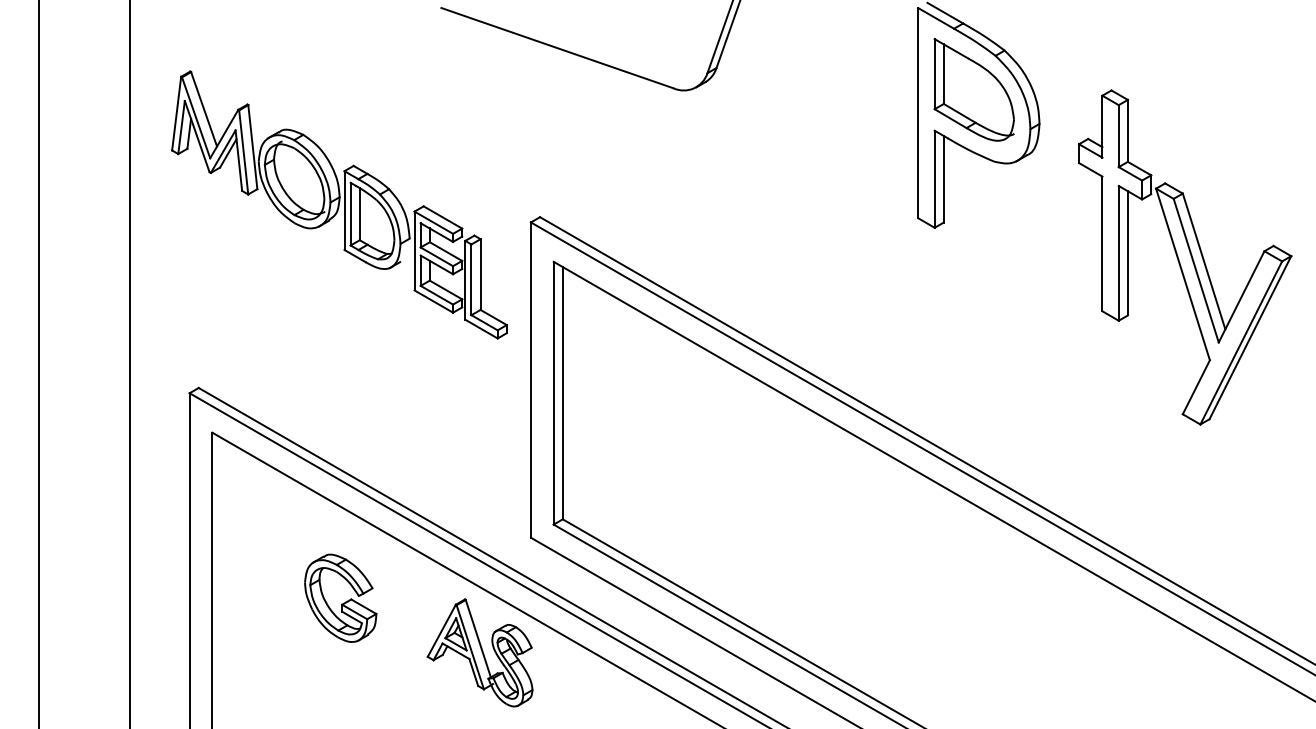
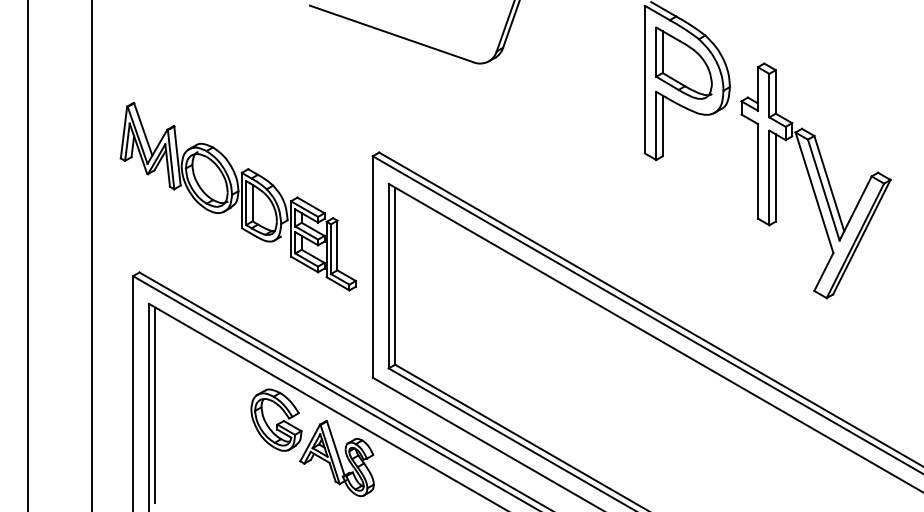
part: (339, 204) -> (238, 196), moved
part: (1185, 257) -> (816, 180), moved
line: (221, 576) -> (155, 404), added
part: (340, 597) -> (276, 419), moved

